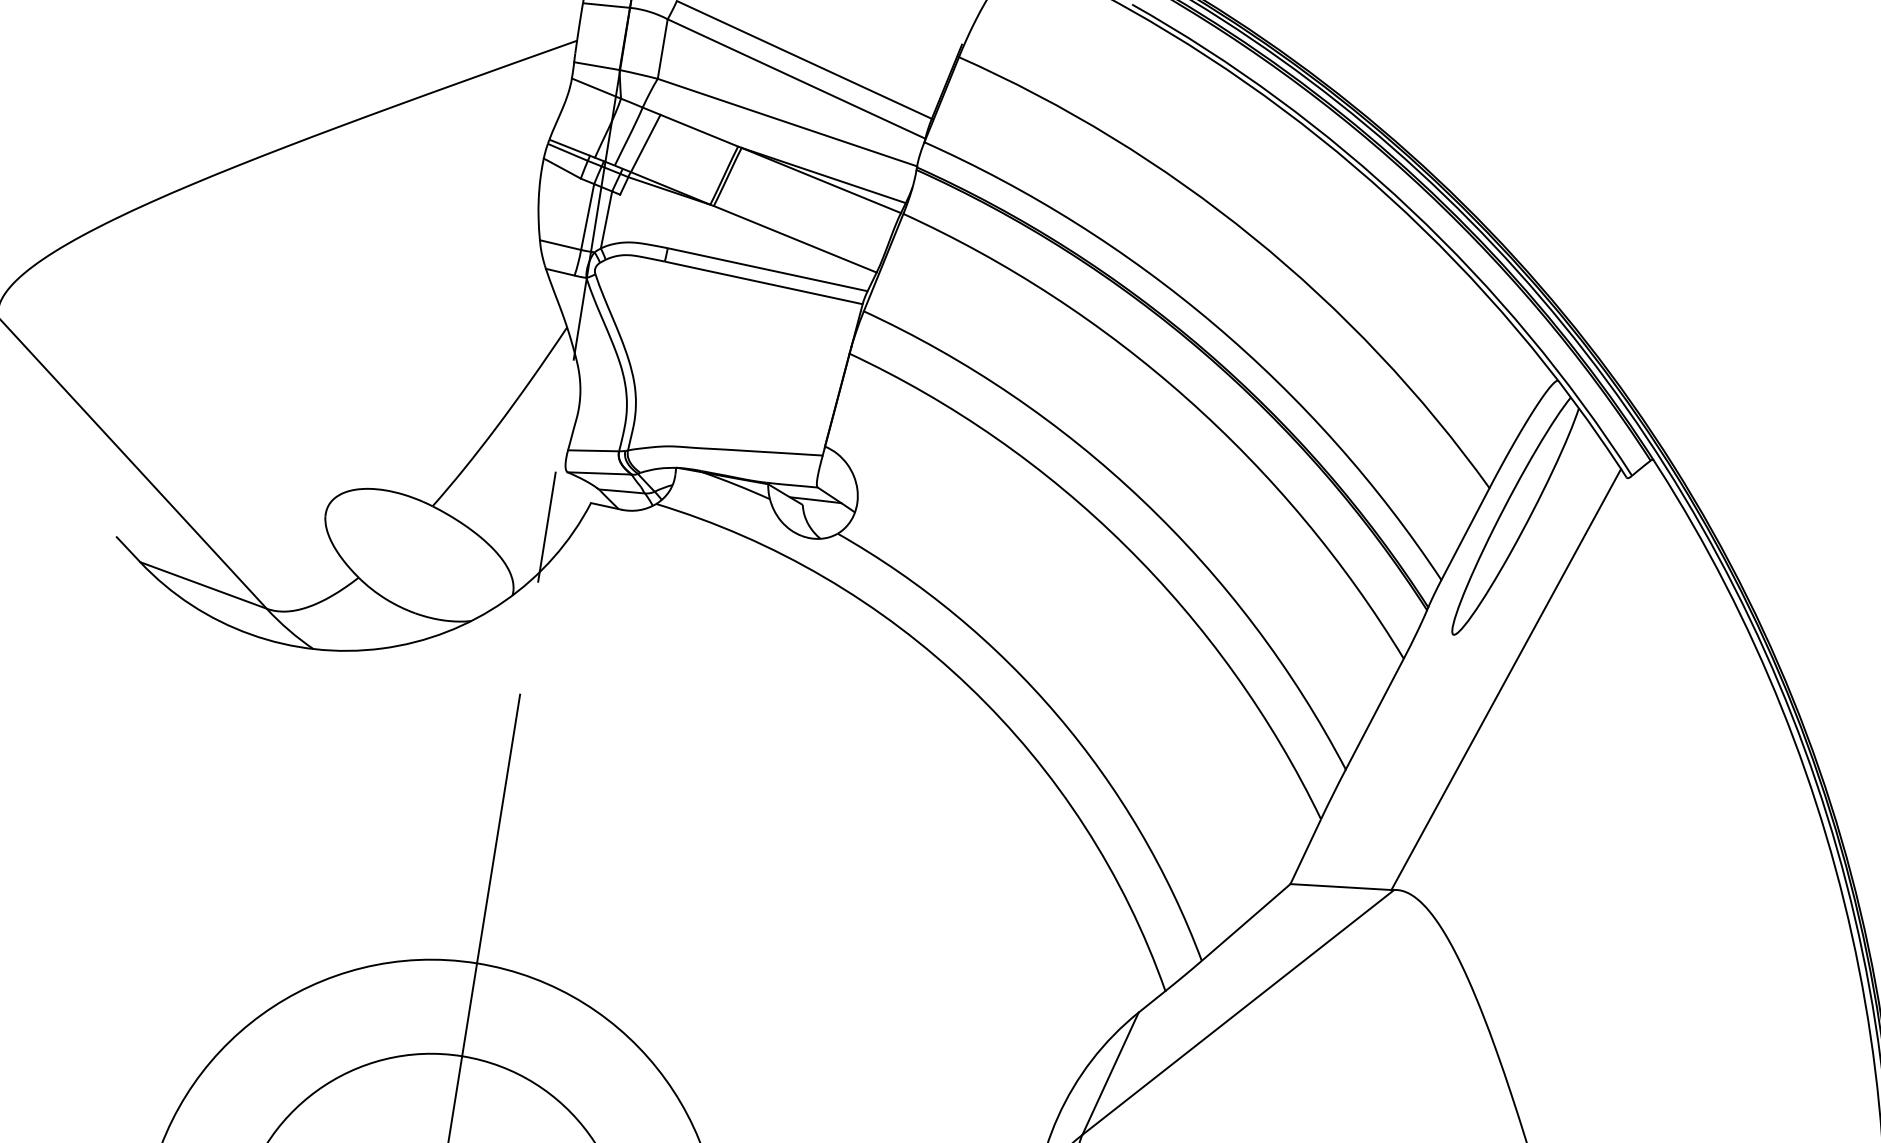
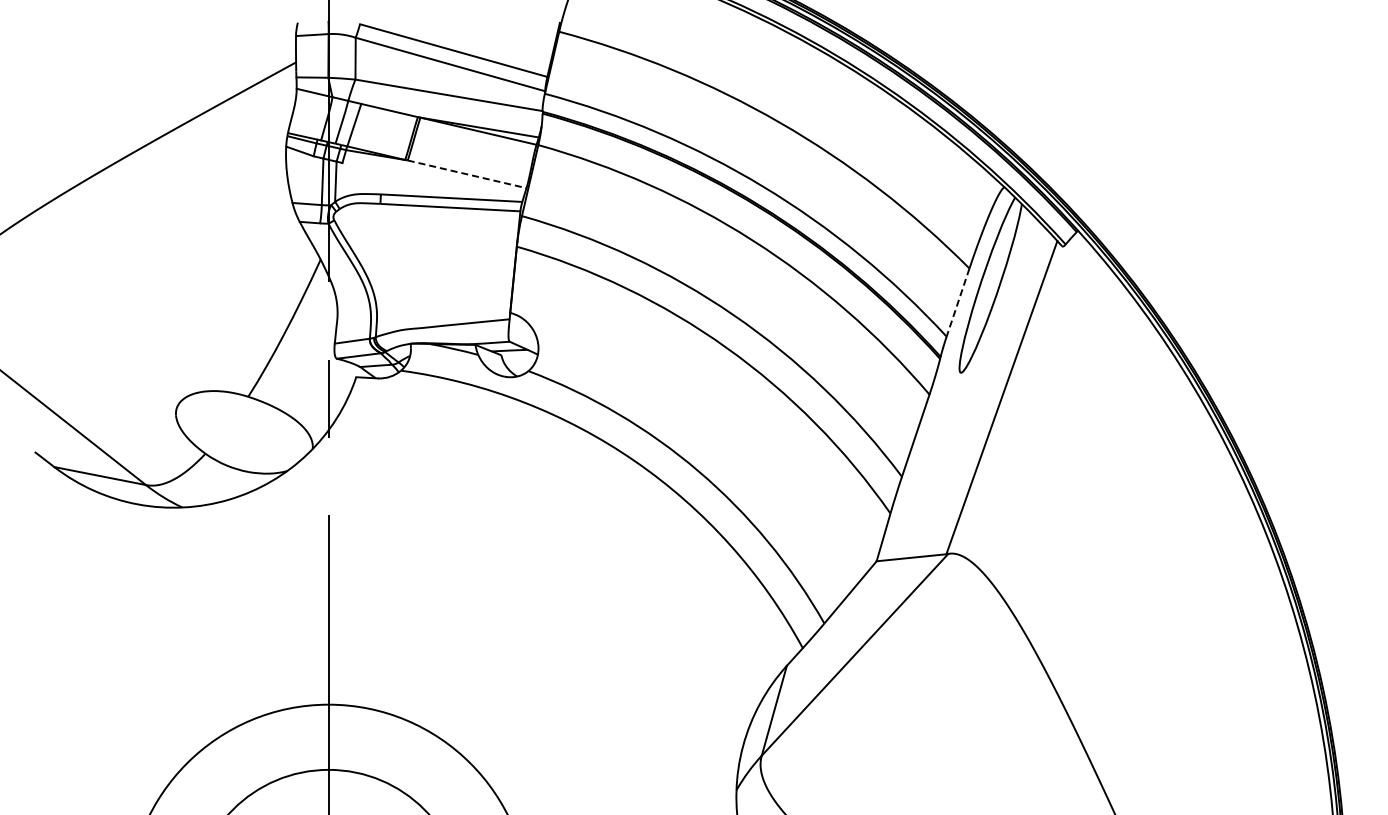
line: (795, 239) -> (467, 174), solid -> dashed
line: (1466, 534) -> (958, 302), solid -> dashed

